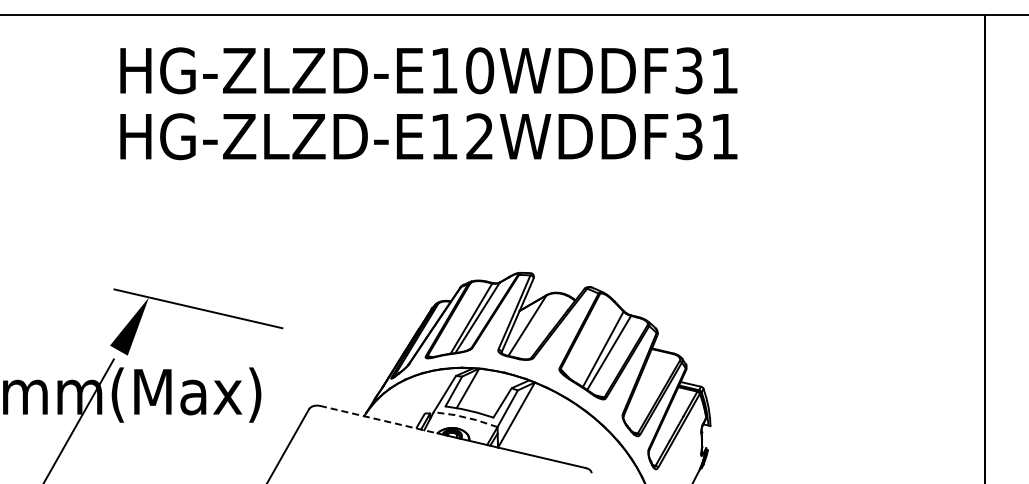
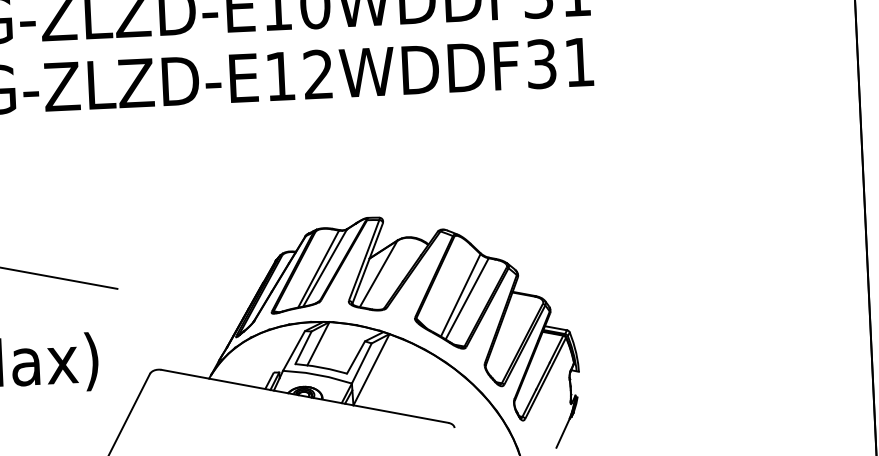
line: (465, 417) -> (317, 374), dashed -> solid
line: (379, 419) -> (225, 381), dashed -> solid

